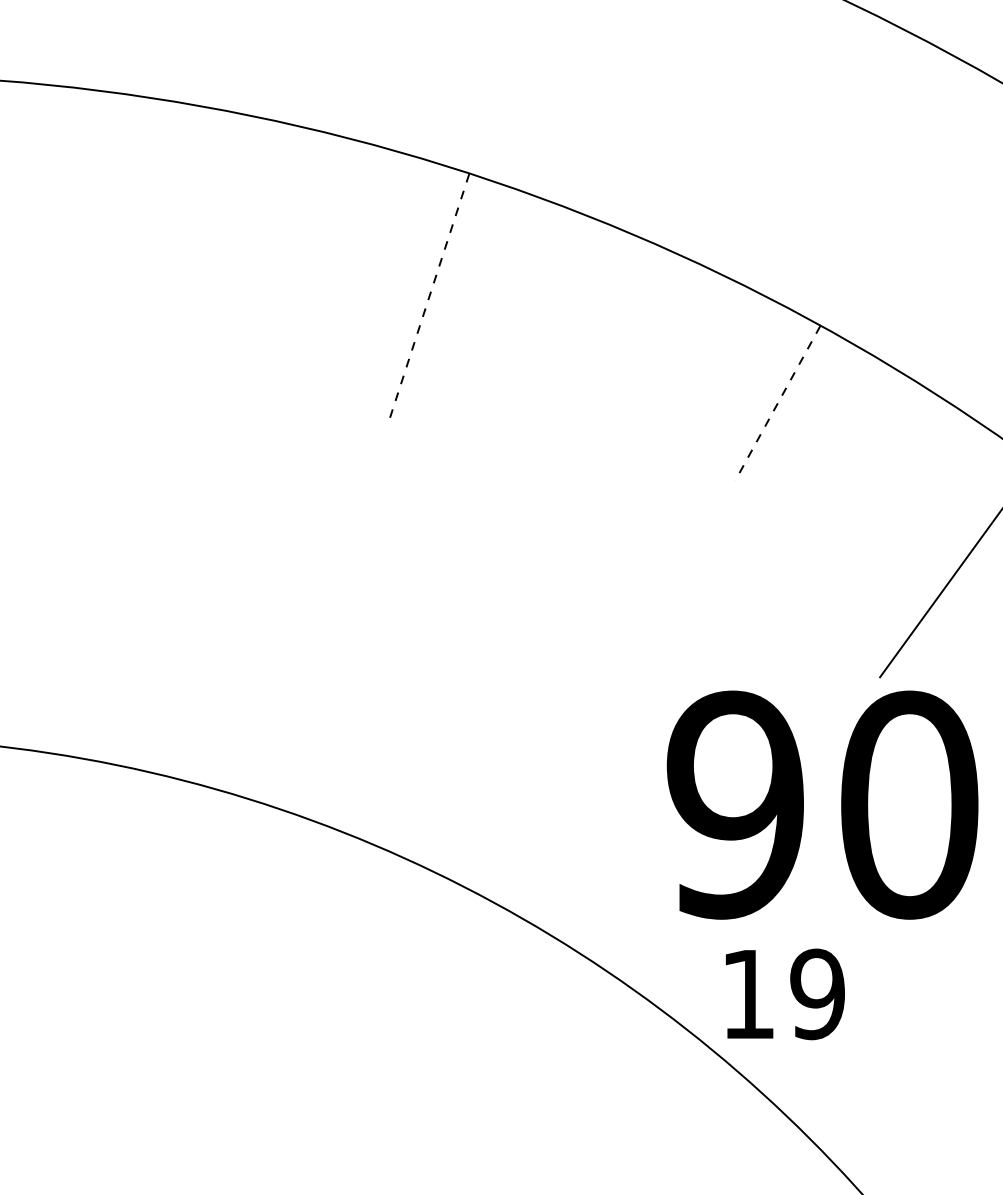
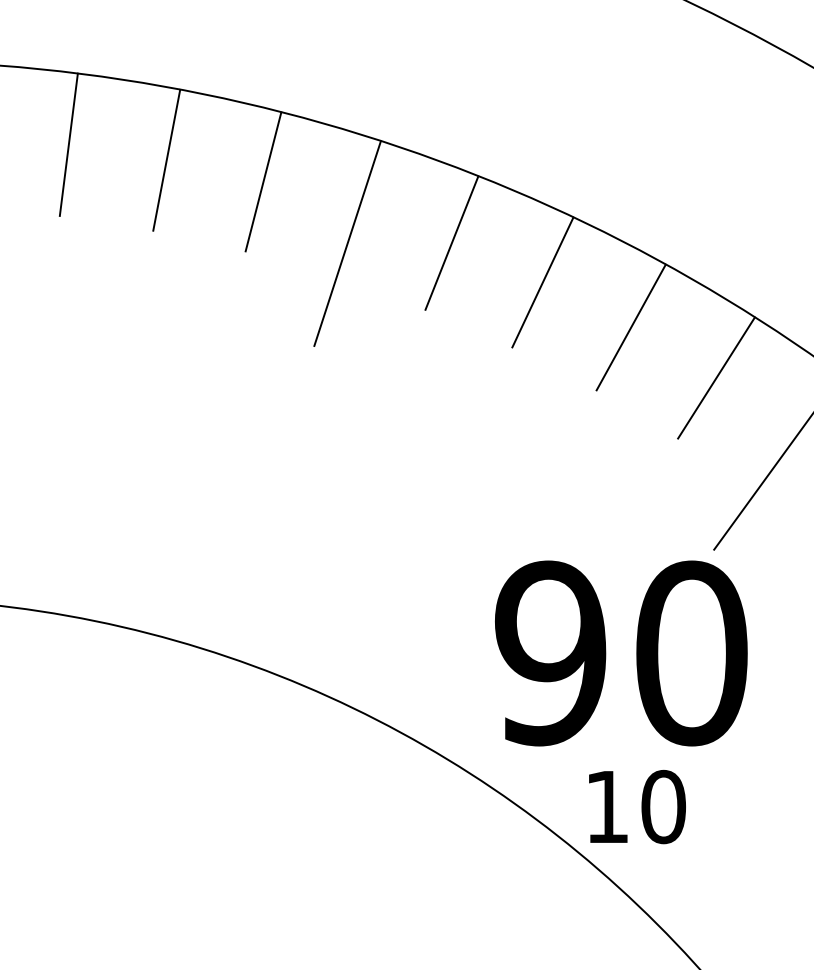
line: (84, 177) -> (68, 144), added
line: (204, 197) -> (166, 160), added
line: (324, 223) -> (263, 181), added
line: (556, 299) -> (451, 243), added
line: (428, 300) -> (347, 244), dashed -> solid
line: (668, 347) -> (542, 282), added
line: (777, 403) -> (630, 327), dashed -> solid
line: (882, 465) -> (716, 377), added
text: (822, 804) -> (621, 652), moved
text: (817, 994) -> (663, 807), 19 -> 10

